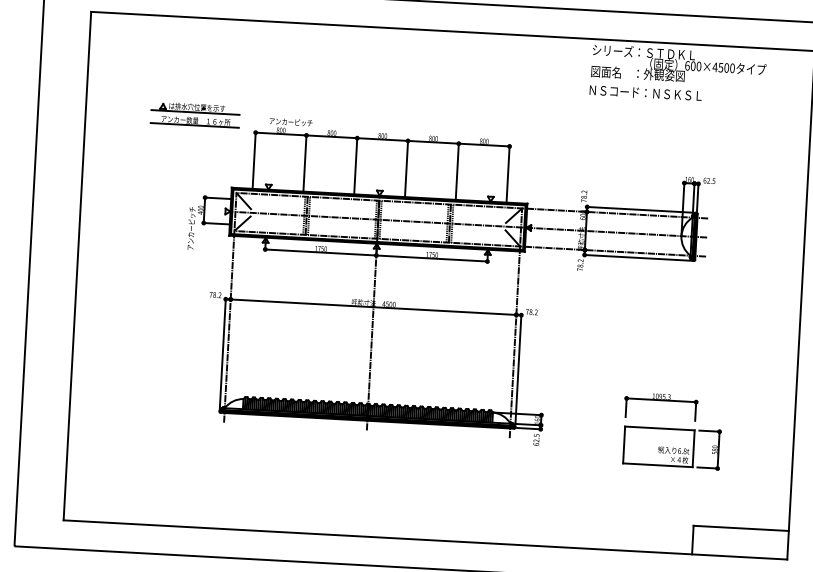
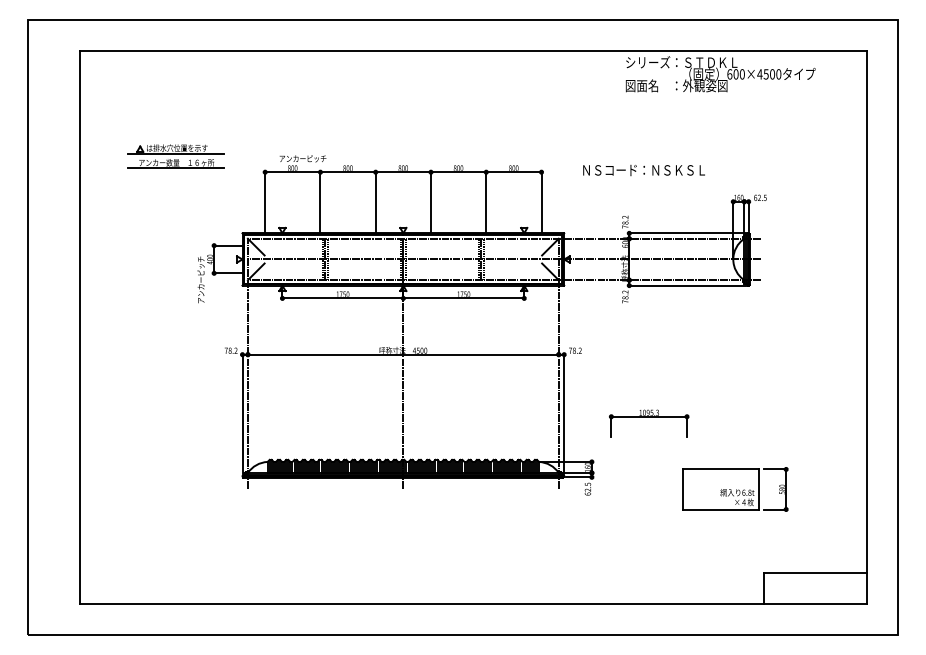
text: (645, 93) -> (643, 170), moved
part: (195, 114) -> (175, 156), moved
part: (661, 406) -> (649, 423), moved

